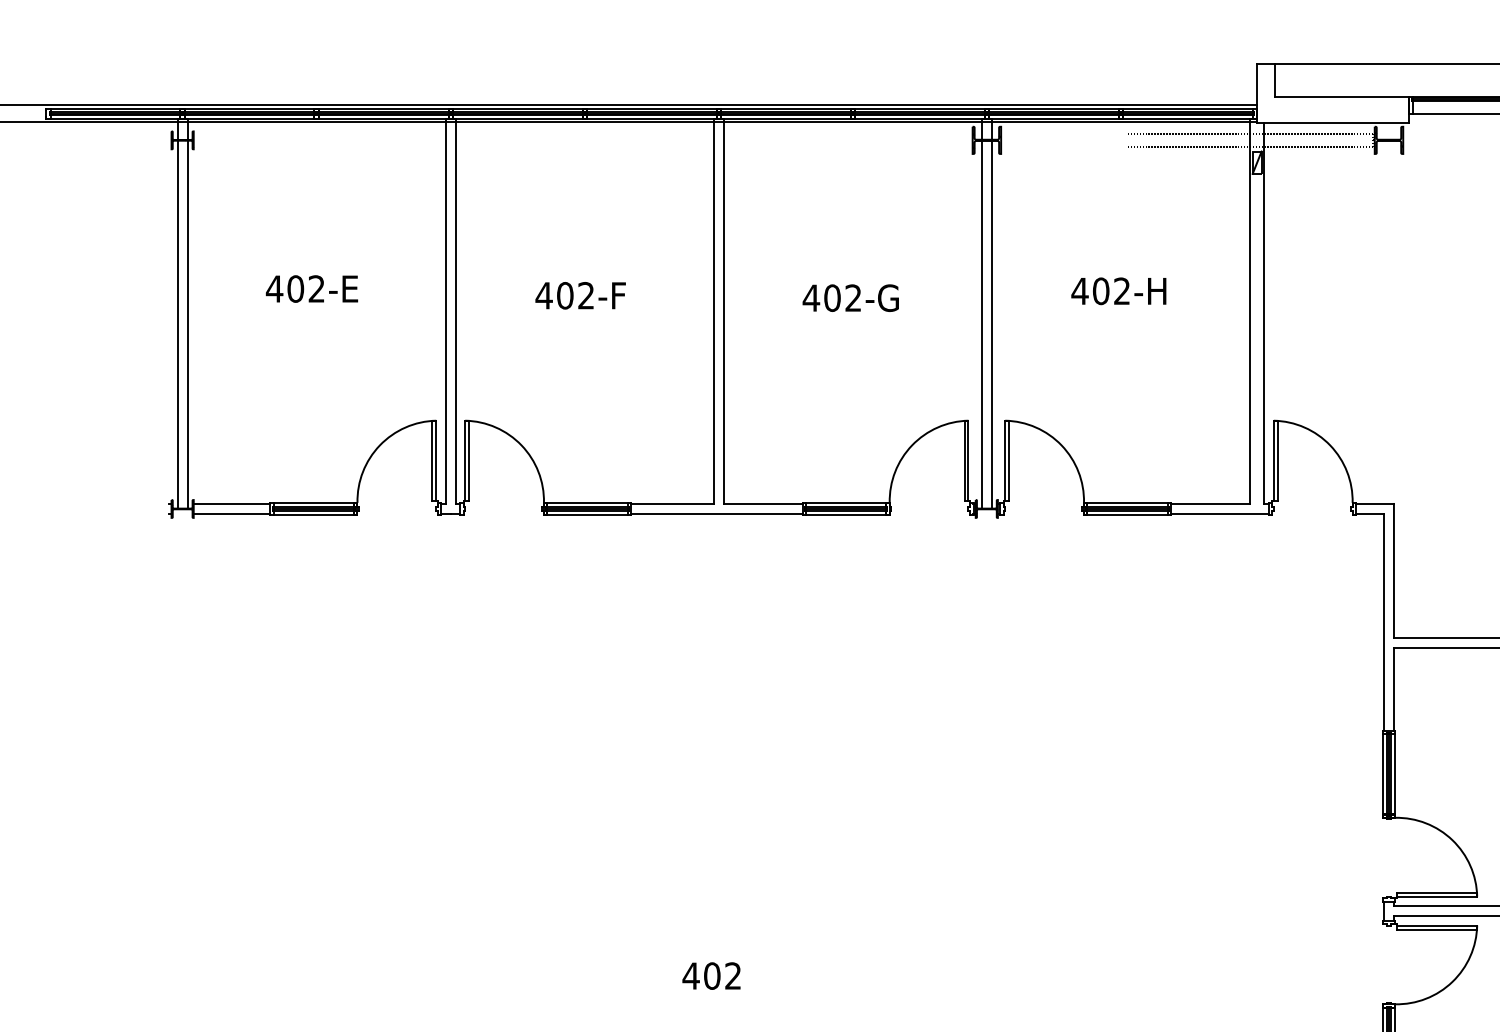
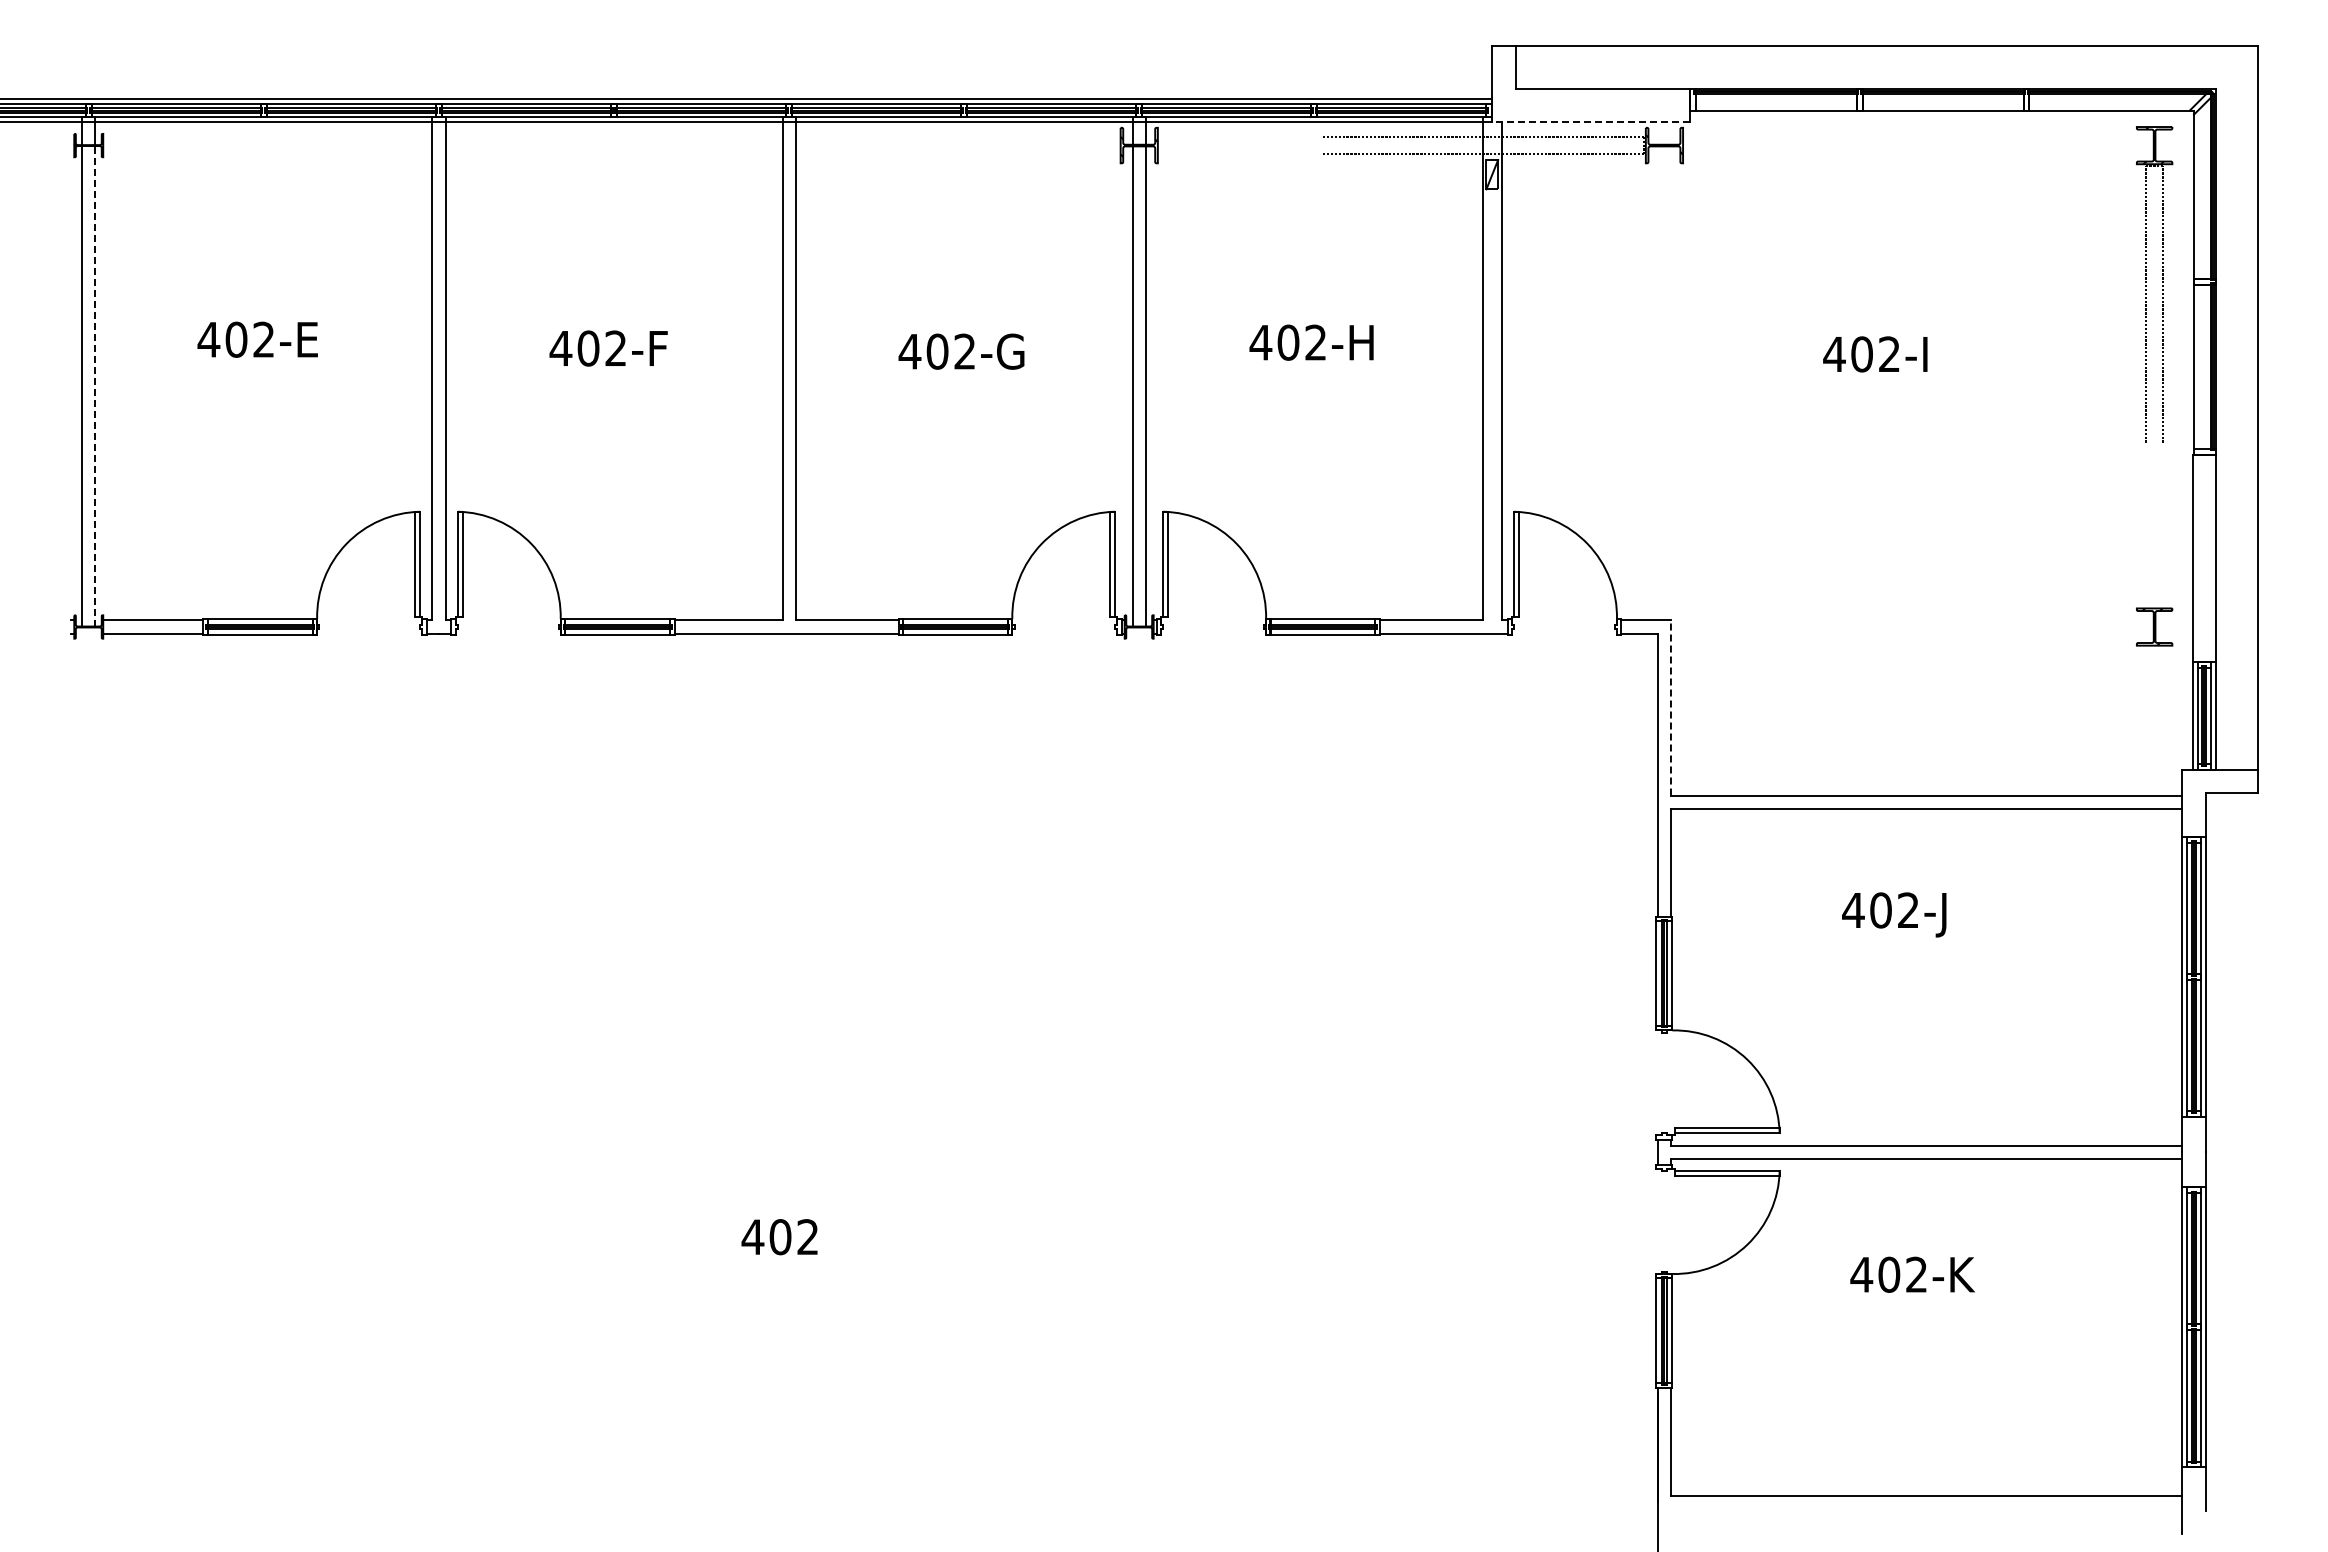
line: (1333, 122) -> (1591, 122), solid -> dashed
line: (187, 324) -> (95, 385), solid -> dashed
line: (1393, 570) -> (1670, 707), solid -> dashed

